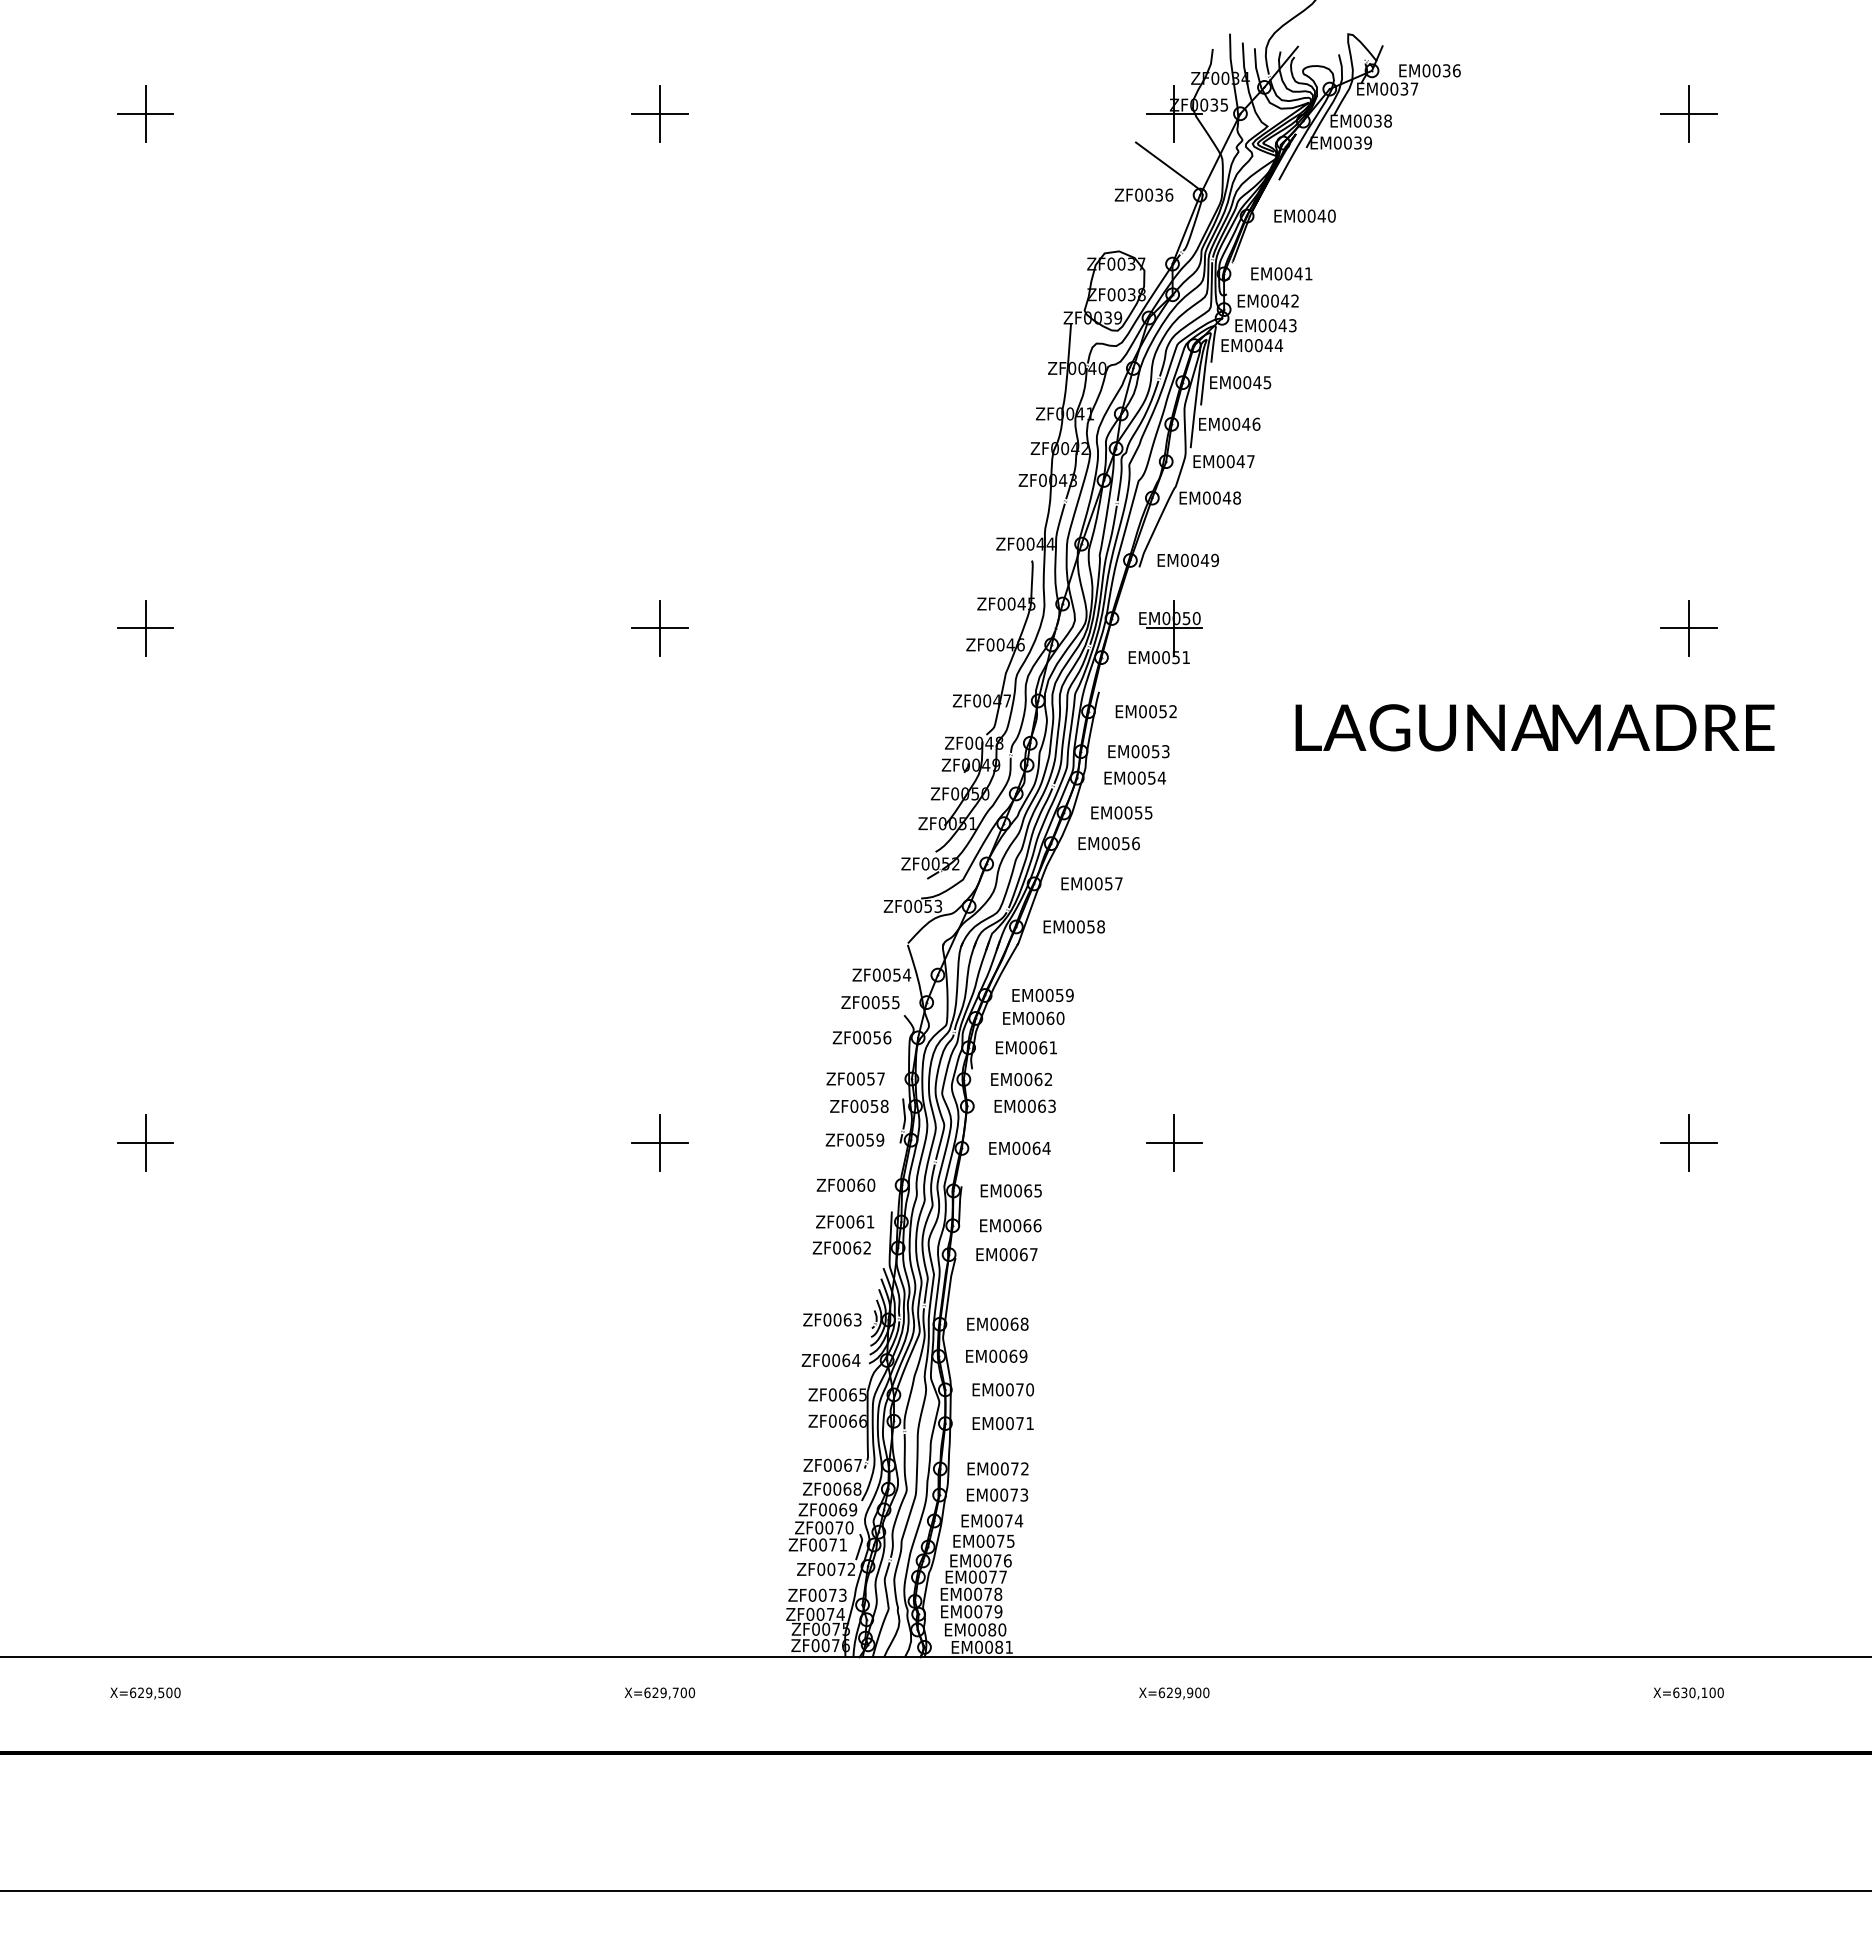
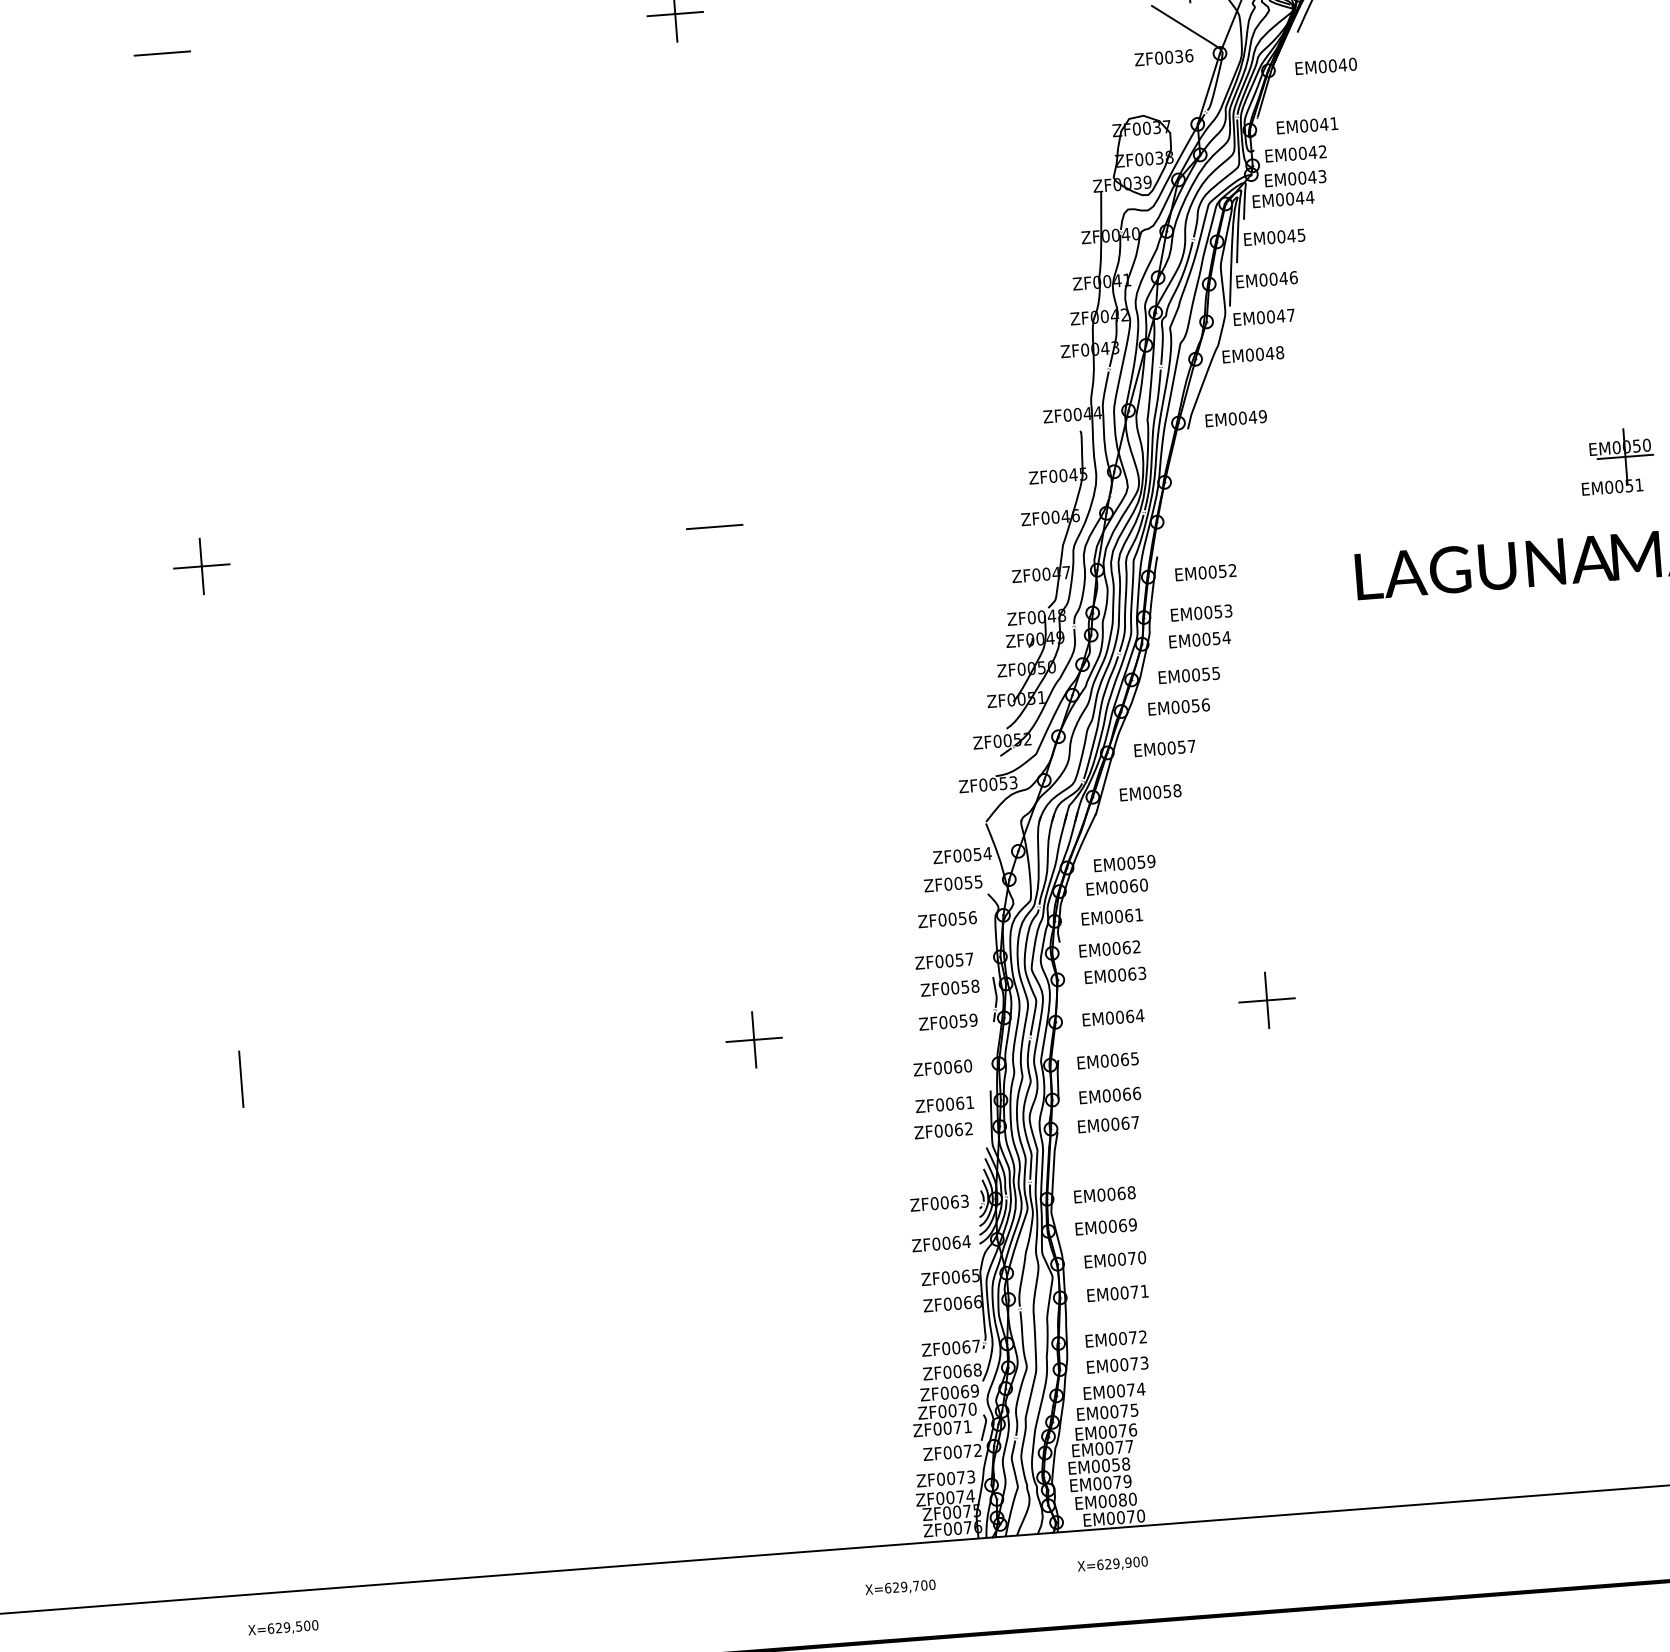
line: (145, 113) -> (162, 53), removed
line: (660, 628) -> (715, 526), removed
part: (1165, 632) -> (1616, 461), moved
line: (145, 1142) -> (241, 1078), removed
text: (987, 1594) -> (1115, 1465), EM0078 -> EM0058
text: (1004, 1646) -> (1136, 1515), EM0081 -> EM0070
text: (659, 1693) -> (900, 1587), moved
text: (1174, 1693) -> (1112, 1564), moved

